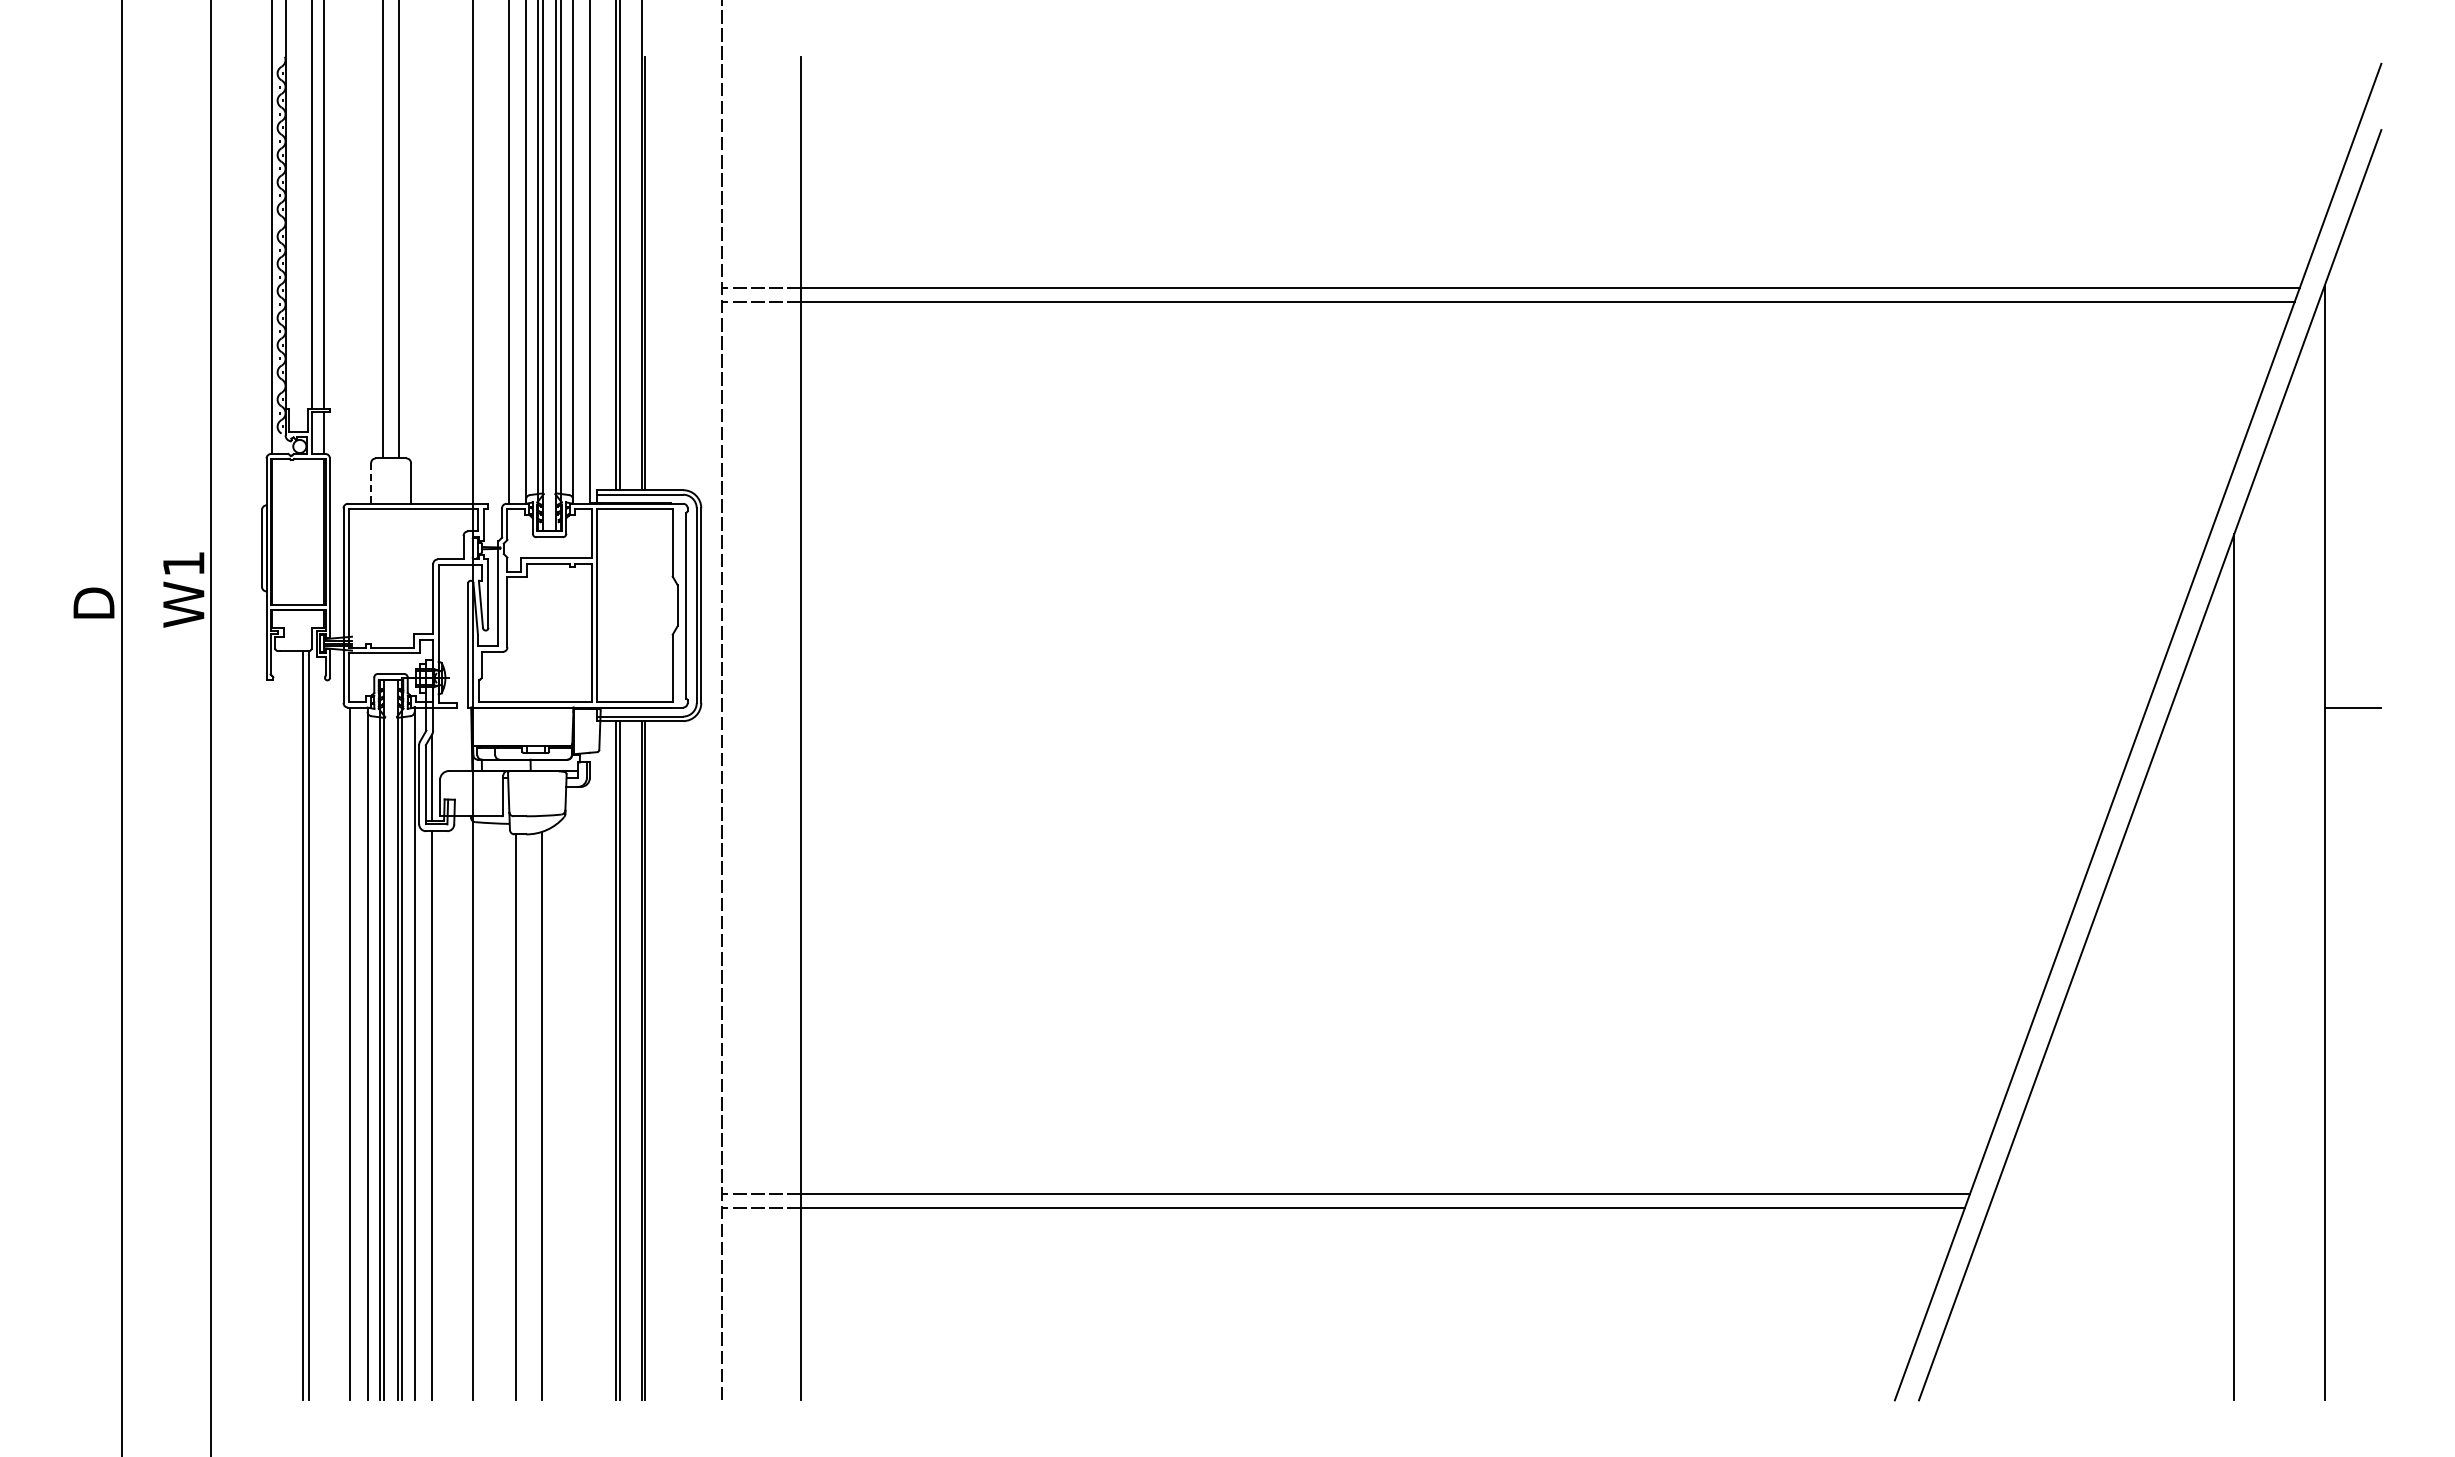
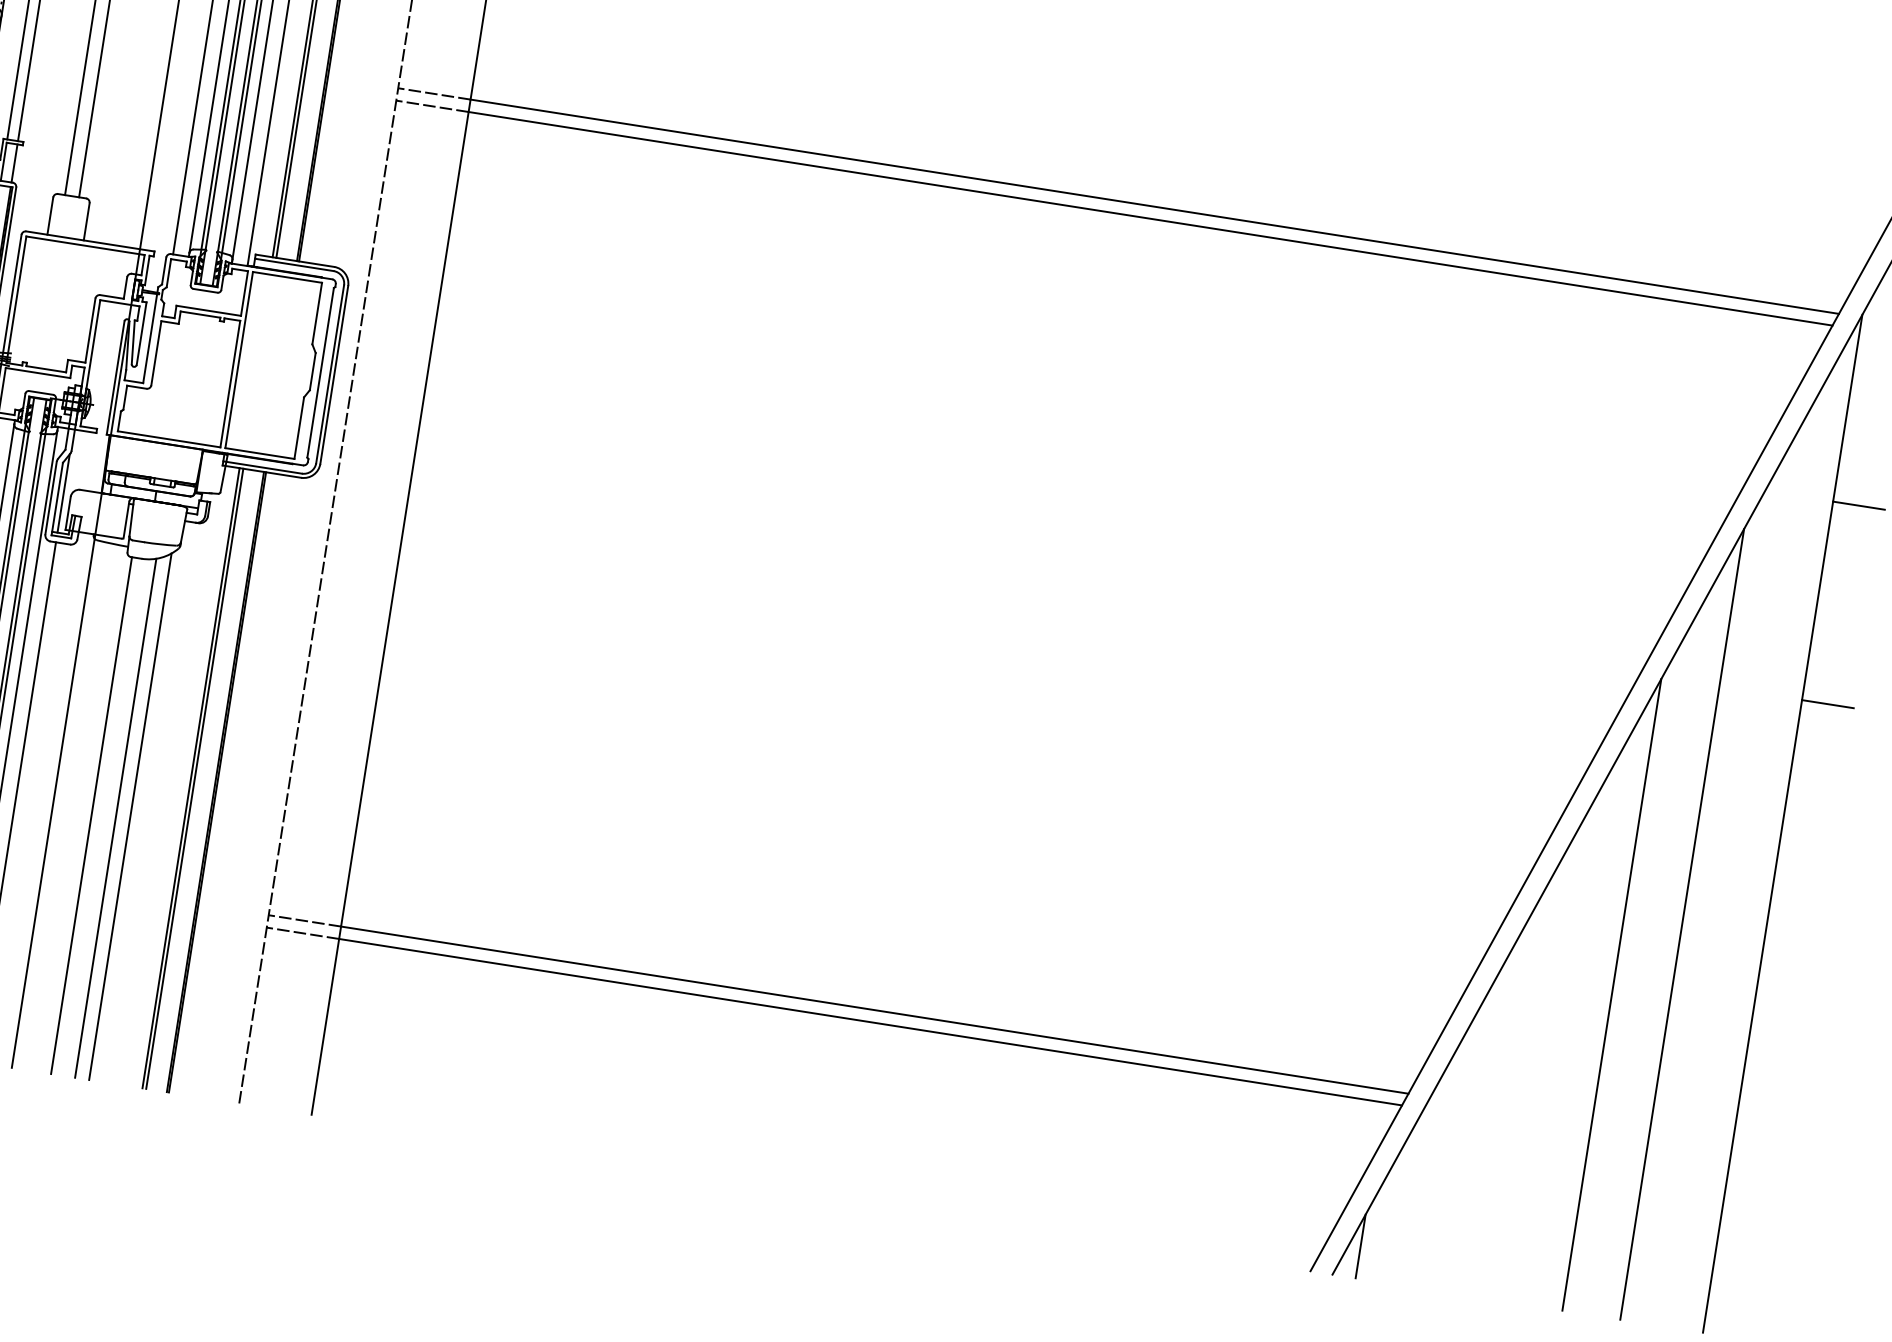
line: (371, 483) -> (50, 216), dashed -> solid
line: (2352, 490) -> (1858, 505), added
line: (2170, 1054) -> (1611, 994), added
line: (557, 1111) -> (130, 816), added
line: (1944, 1365) -> (1360, 1246), added

